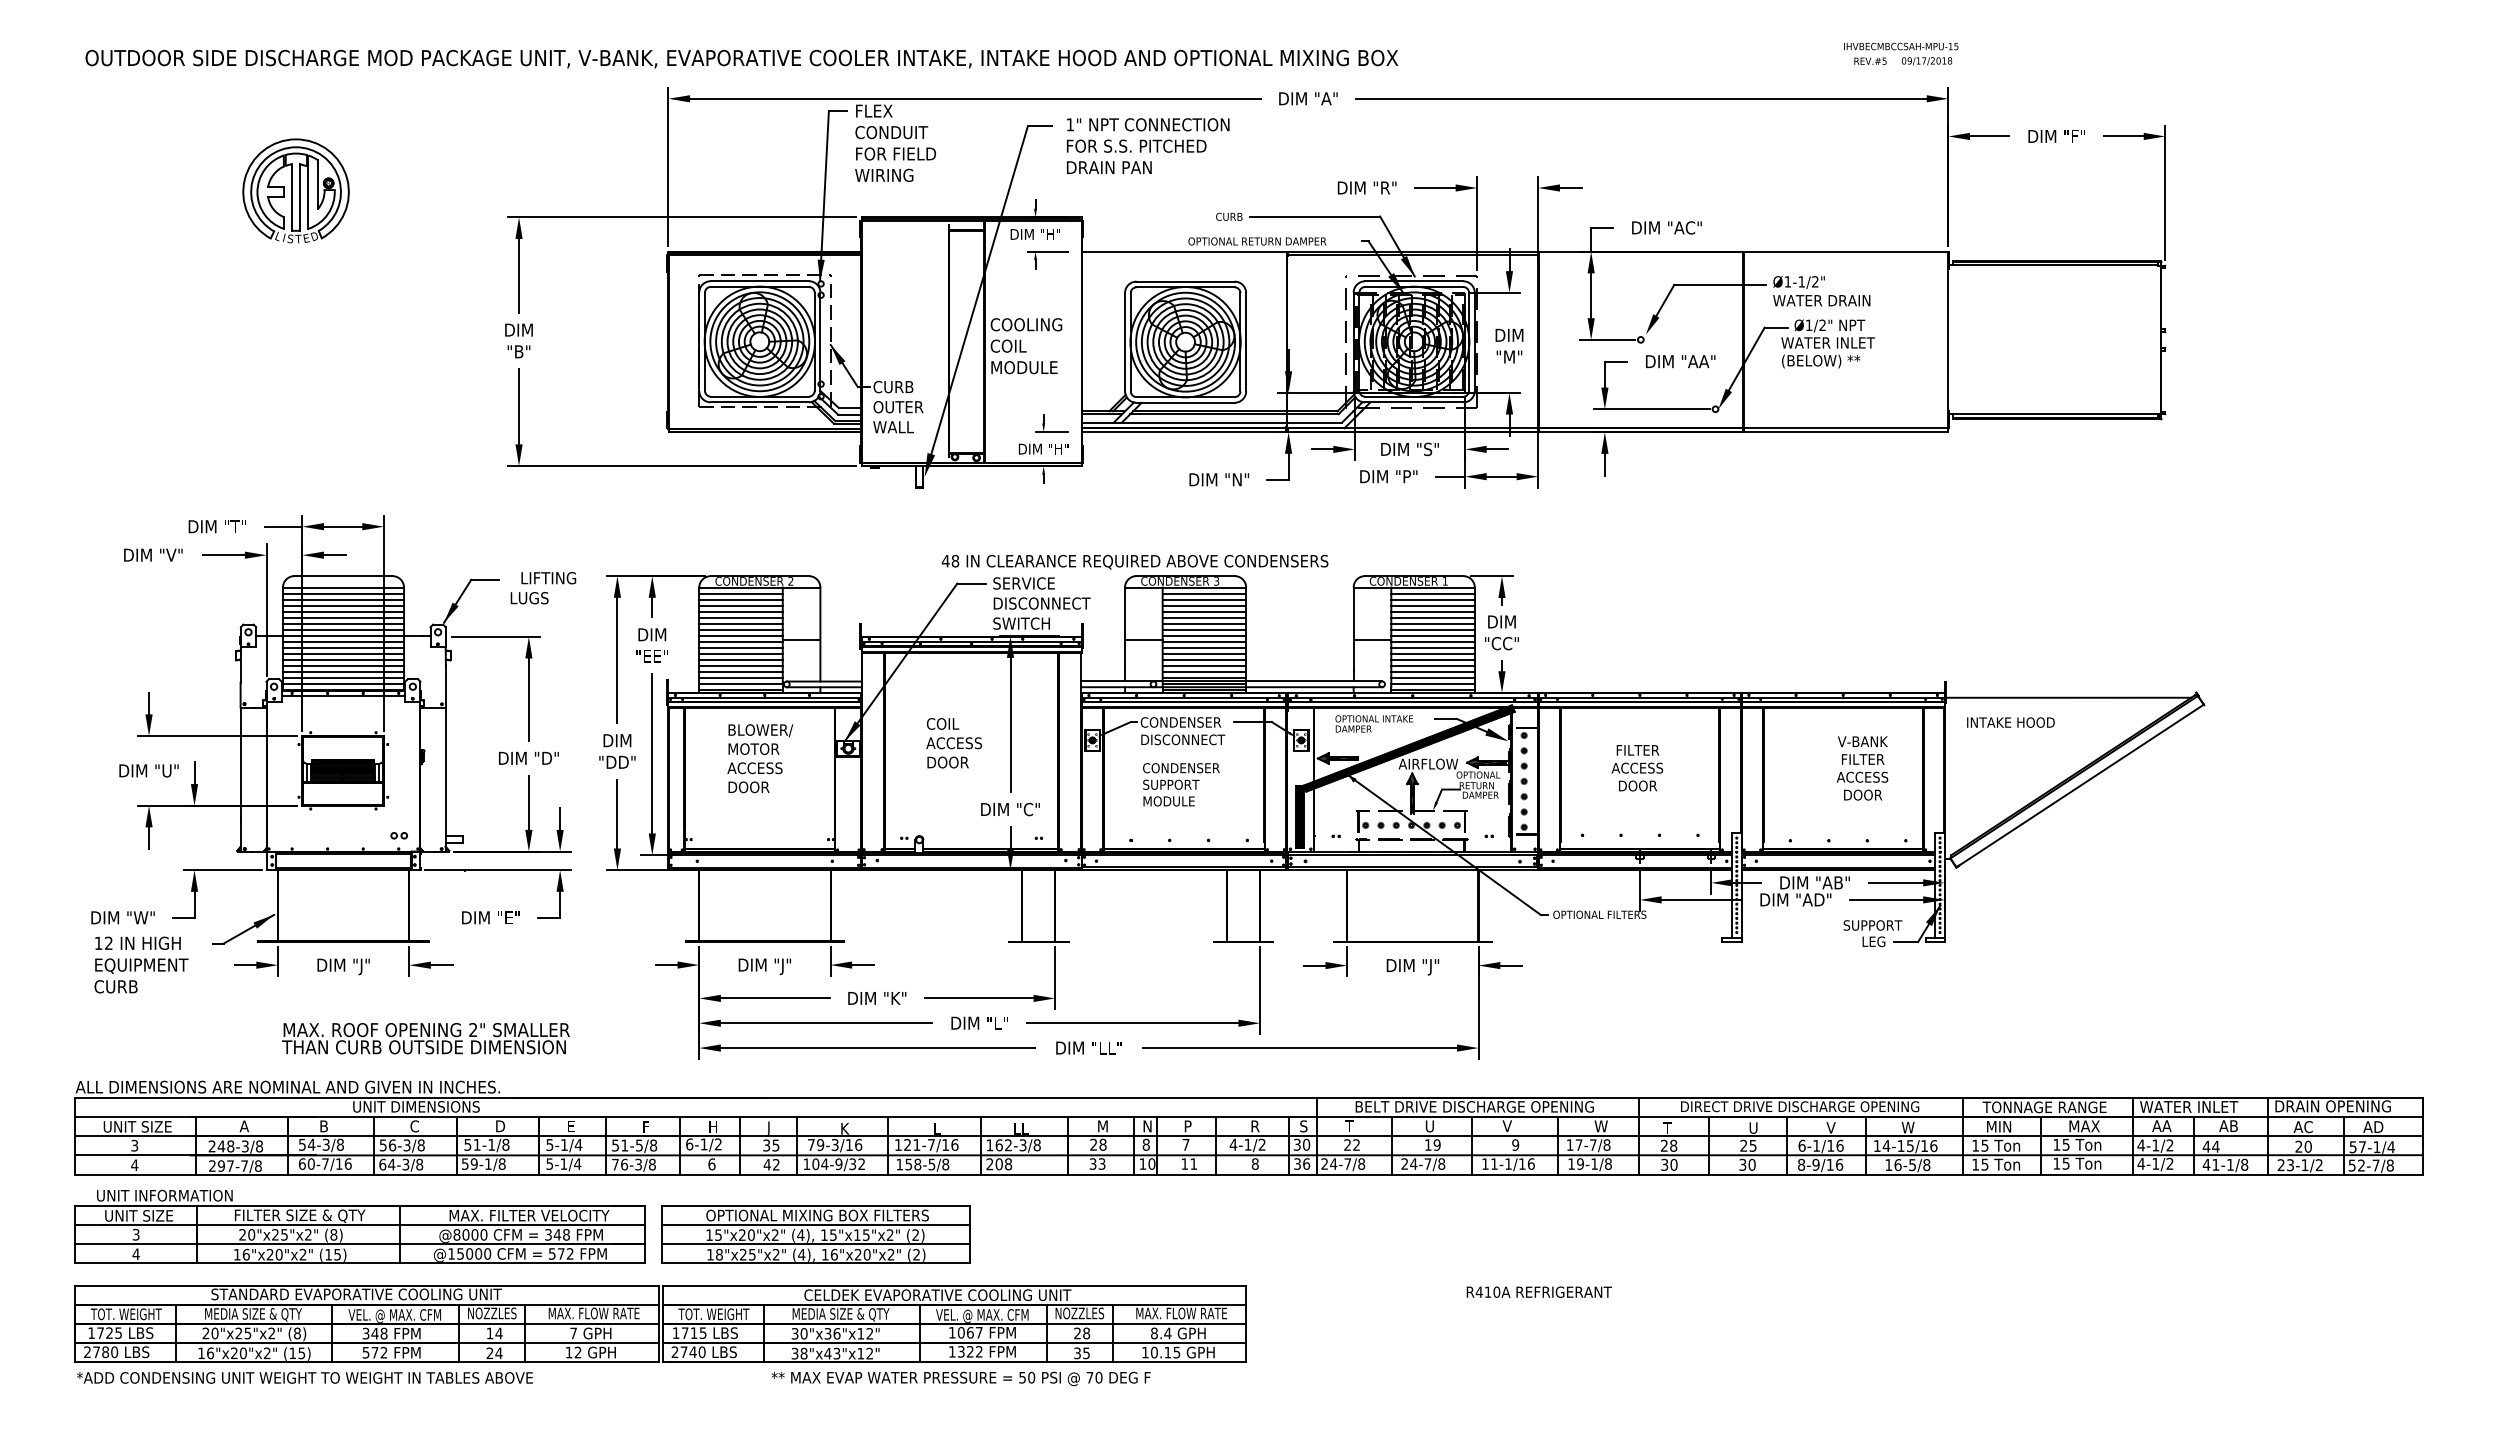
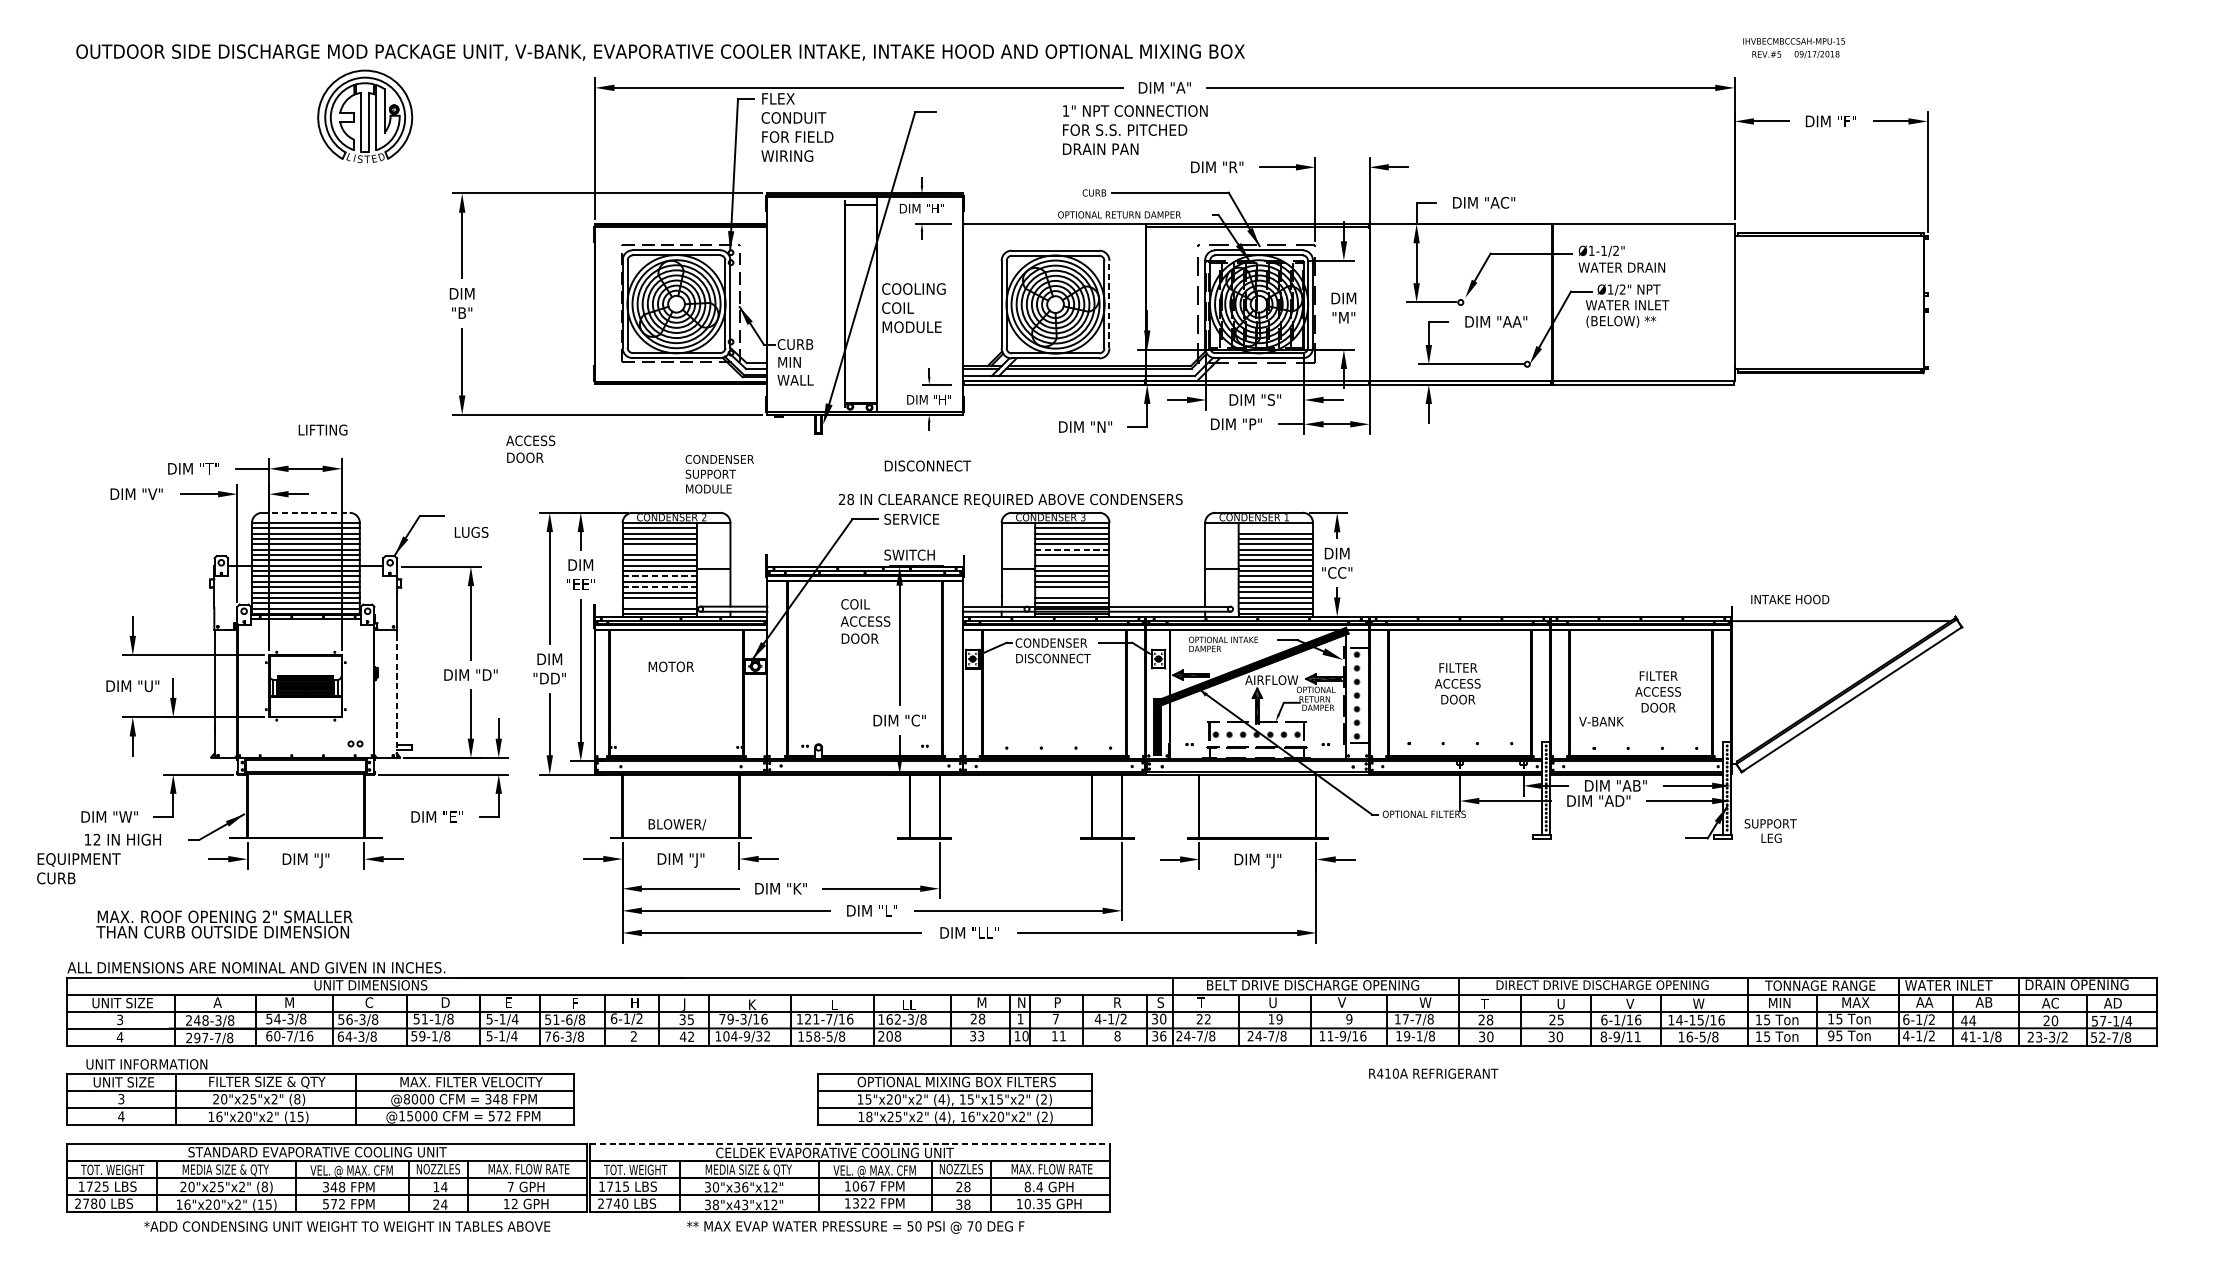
text: (1901, 53) -> (1794, 47), moved
text: (1148, 145) -> (1135, 129), moved
part: (295, 190) -> (364, 116), moved
line: (1246, 341) -> (1109, 303), solid -> dashed
text: (898, 407) -> (799, 362), OUTER -> MIN
text: (945, 560) -> (841, 498), 48 -> 28
line: (343, 576) -> (305, 513), solid -> dashed
text: (548, 578) -> (322, 430), moved
line: (1432, 593) -> (1275, 528), removed
text: (1041, 603) -> (927, 465), moved
line: (740, 617) -> (659, 549), removed
line: (1204, 617) -> (1072, 549), solid -> dashed
line: (1204, 629) -> (1072, 560), removed
line: (741, 647) -> (660, 576), solid -> dashed
line: (741, 659) -> (660, 587), solid -> dashed
line: (1204, 665) -> (1072, 592), removed
line: (740, 677) -> (659, 603), removed
text: (2010, 722) -> (1789, 599), moved
text: (760, 730) -> (677, 824), moved
text: (1862, 741) -> (1601, 721), moved
text: (953, 743) -> (864, 621), moved
text: (754, 777) -> (530, 449), moved
line: (445, 780) -> (396, 694), solid -> dashed
text: (1181, 784) -> (719, 473), moved
text: (1872, 933) -> (1770, 830), moved
text: (141, 975) -> (78, 868), moved
text: (425, 1038) -> (224, 924), moved
text: (325, 1126) -> (289, 1002), B -> M
text: (1145, 1144) -> (1019, 1018), 8 -> 1
text: (639, 1145) -> (569, 1019), 51-5/8 -> 51-6/8
text: (2140, 1145) -> (1905, 1019), 4-1/2 -> 6-1/2
text: (1508, 1163) -> (1343, 1035), 11-1/16 -> 11-9/16
text: (2056, 1163) -> (1830, 1035), 15 -> 95
text: (711, 1164) -> (633, 1036), 6 -> 2
text: (1839, 1164) -> (1637, 1036), 8-9/16 -> 8-9/11
text: (2304, 1165) -> (2051, 1037), 23-1/2 -> 23-3/2
part: (815, 1234) -> (954, 1098), moved
line: (954, 1285) -> (849, 1144), solid -> dashed
text: (1538, 1291) -> (1432, 1073), moved
text: (1167, 1352) -> (1039, 1203), 10.15 -> 10.35
text: (1086, 1353) -> (967, 1204), 35 -> 38
text: (304, 1377) -> (346, 1226), moved

